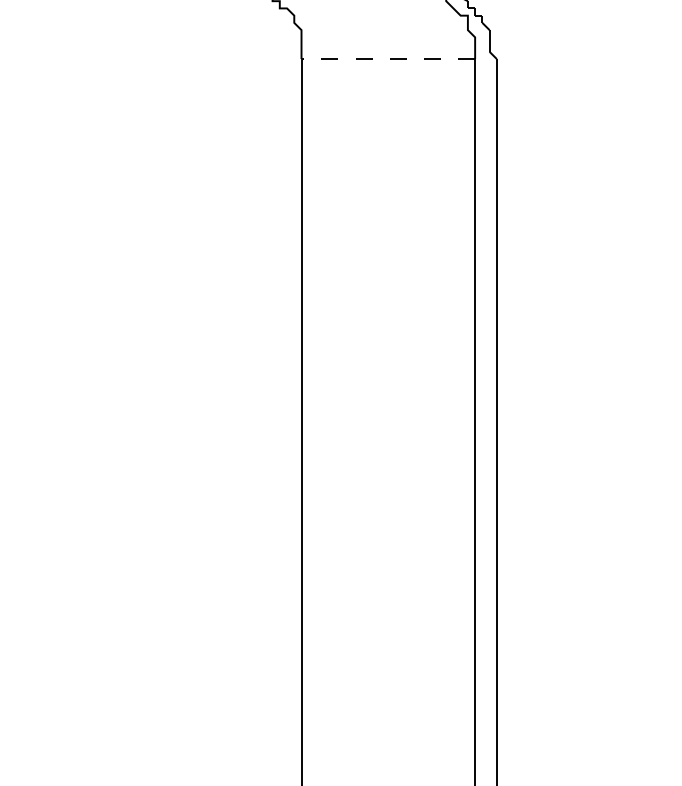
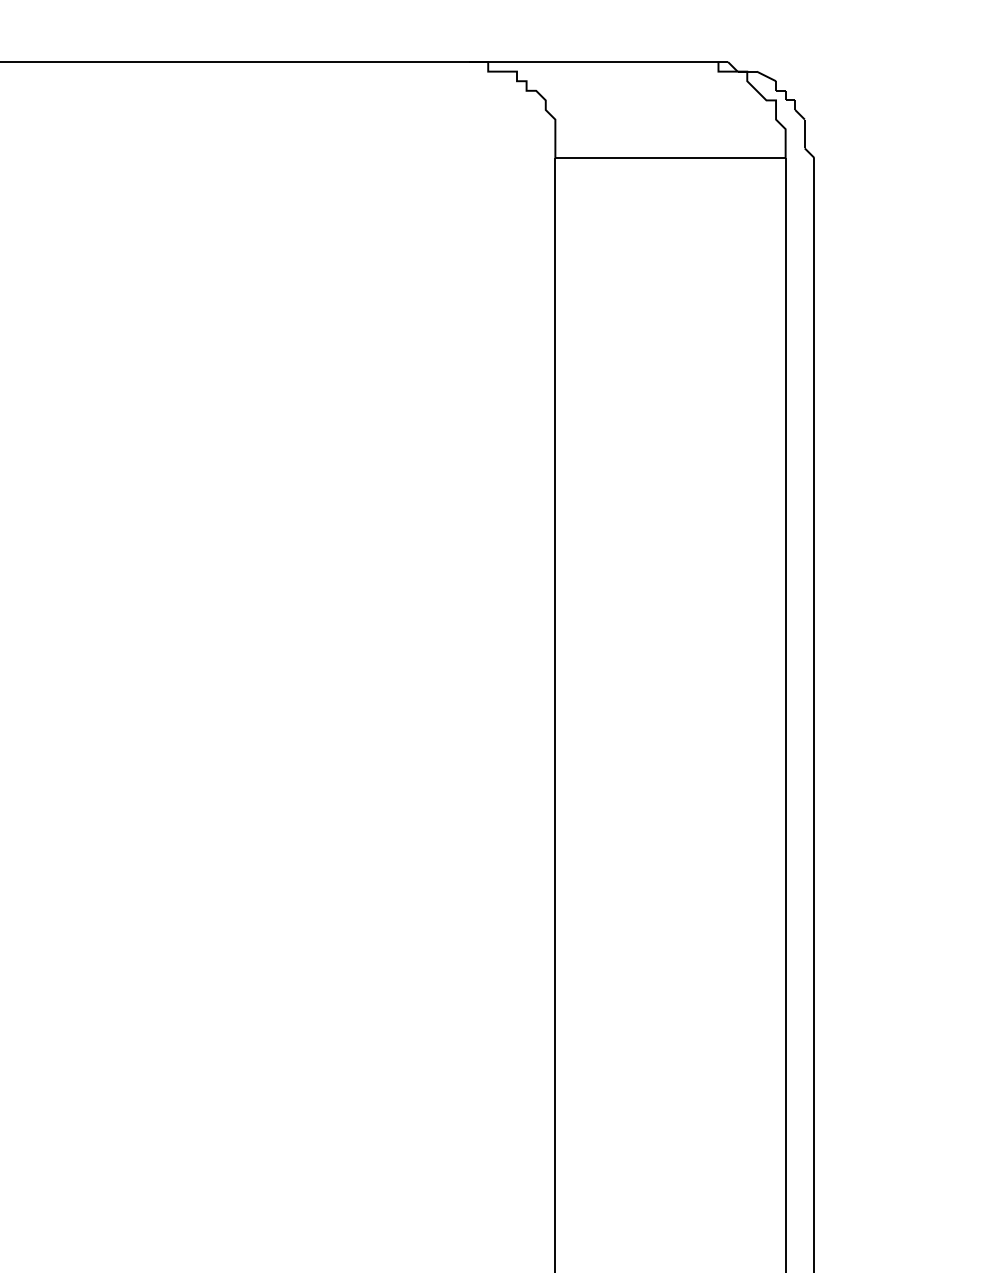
line: (388, 58) -> (670, 157), dashed -> solid

